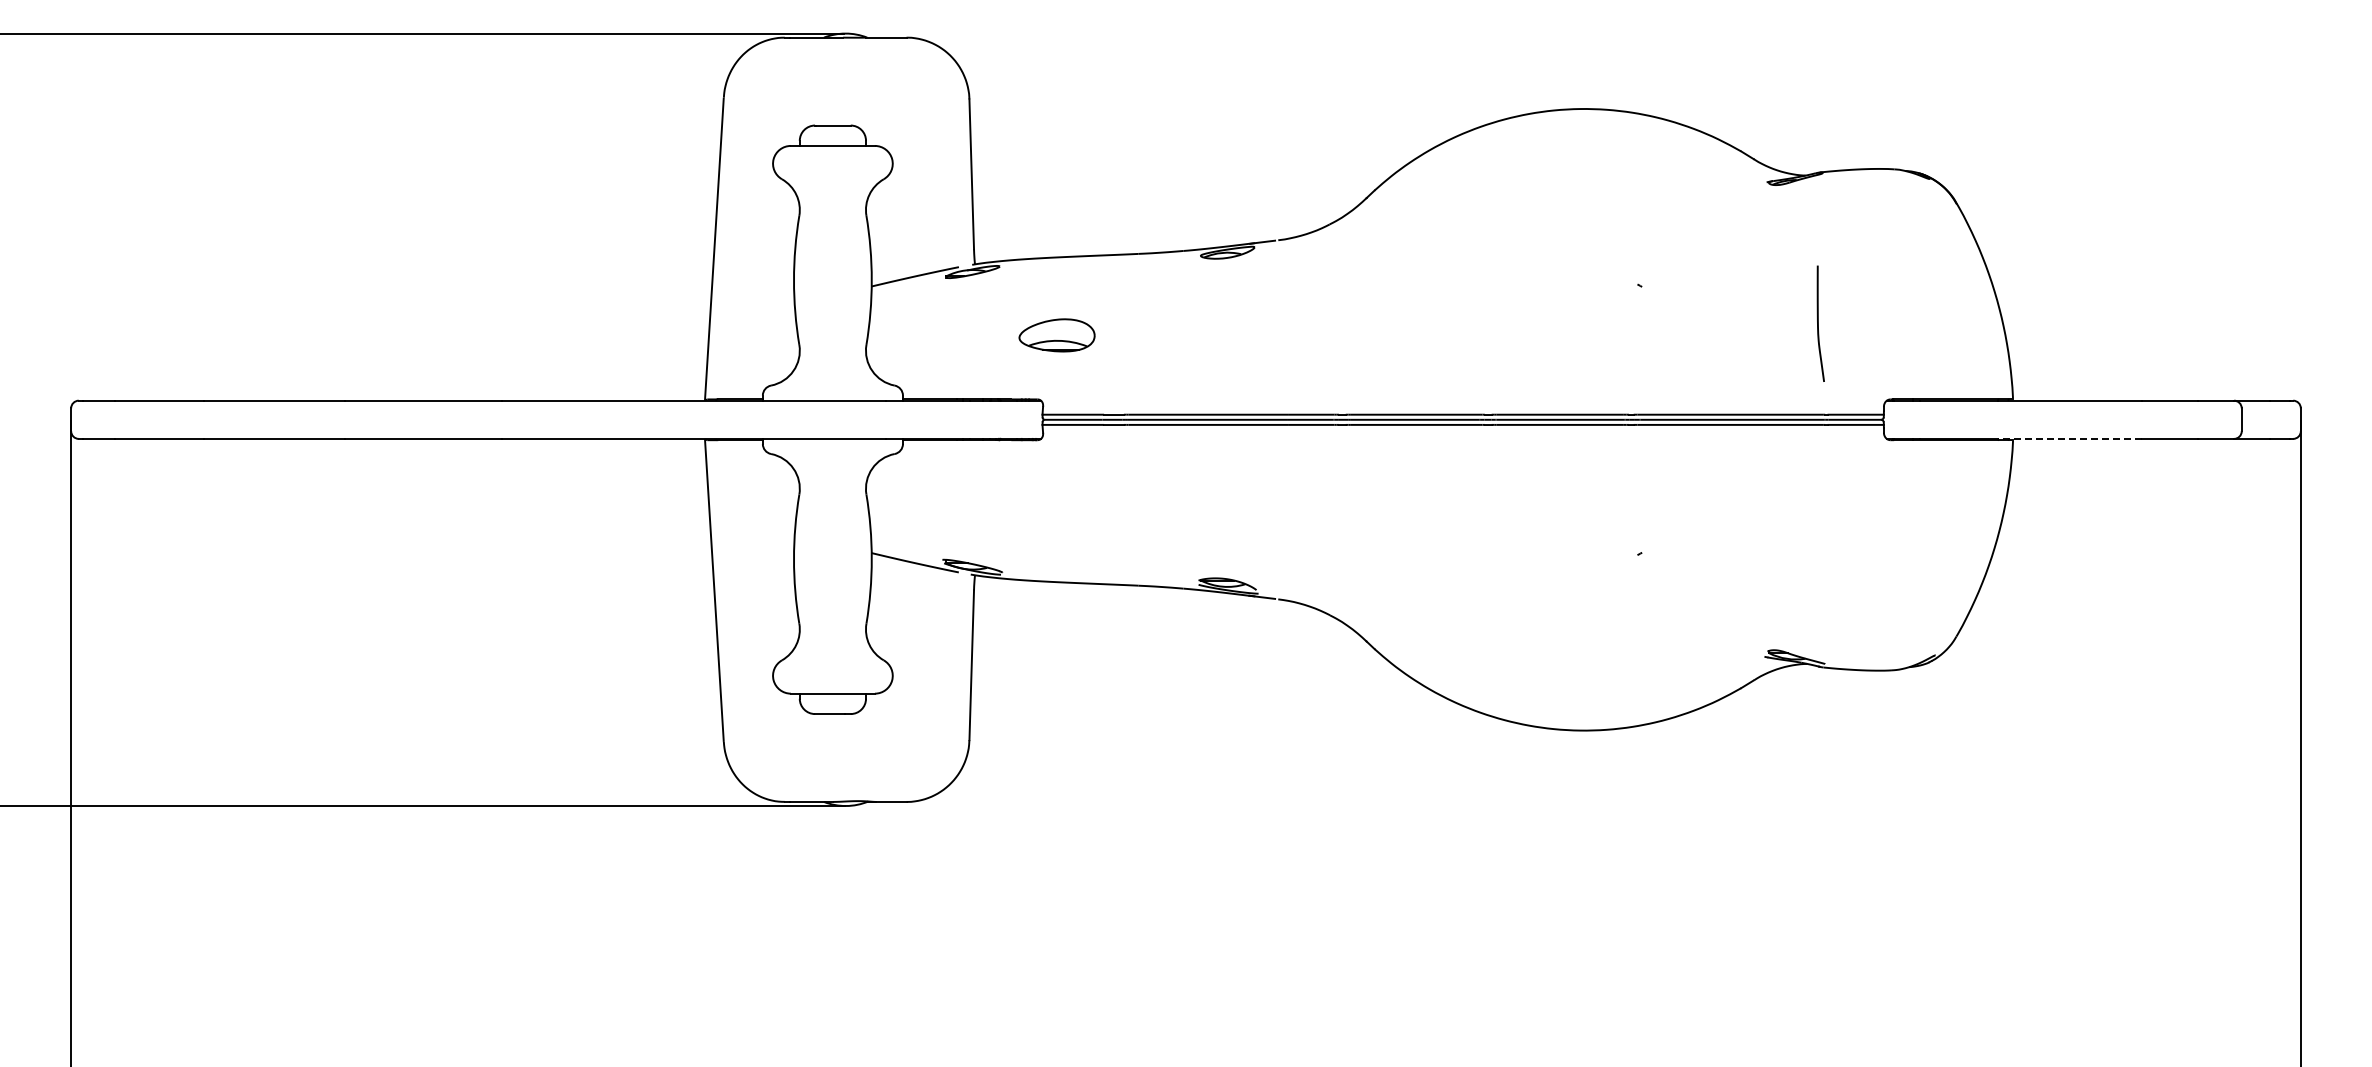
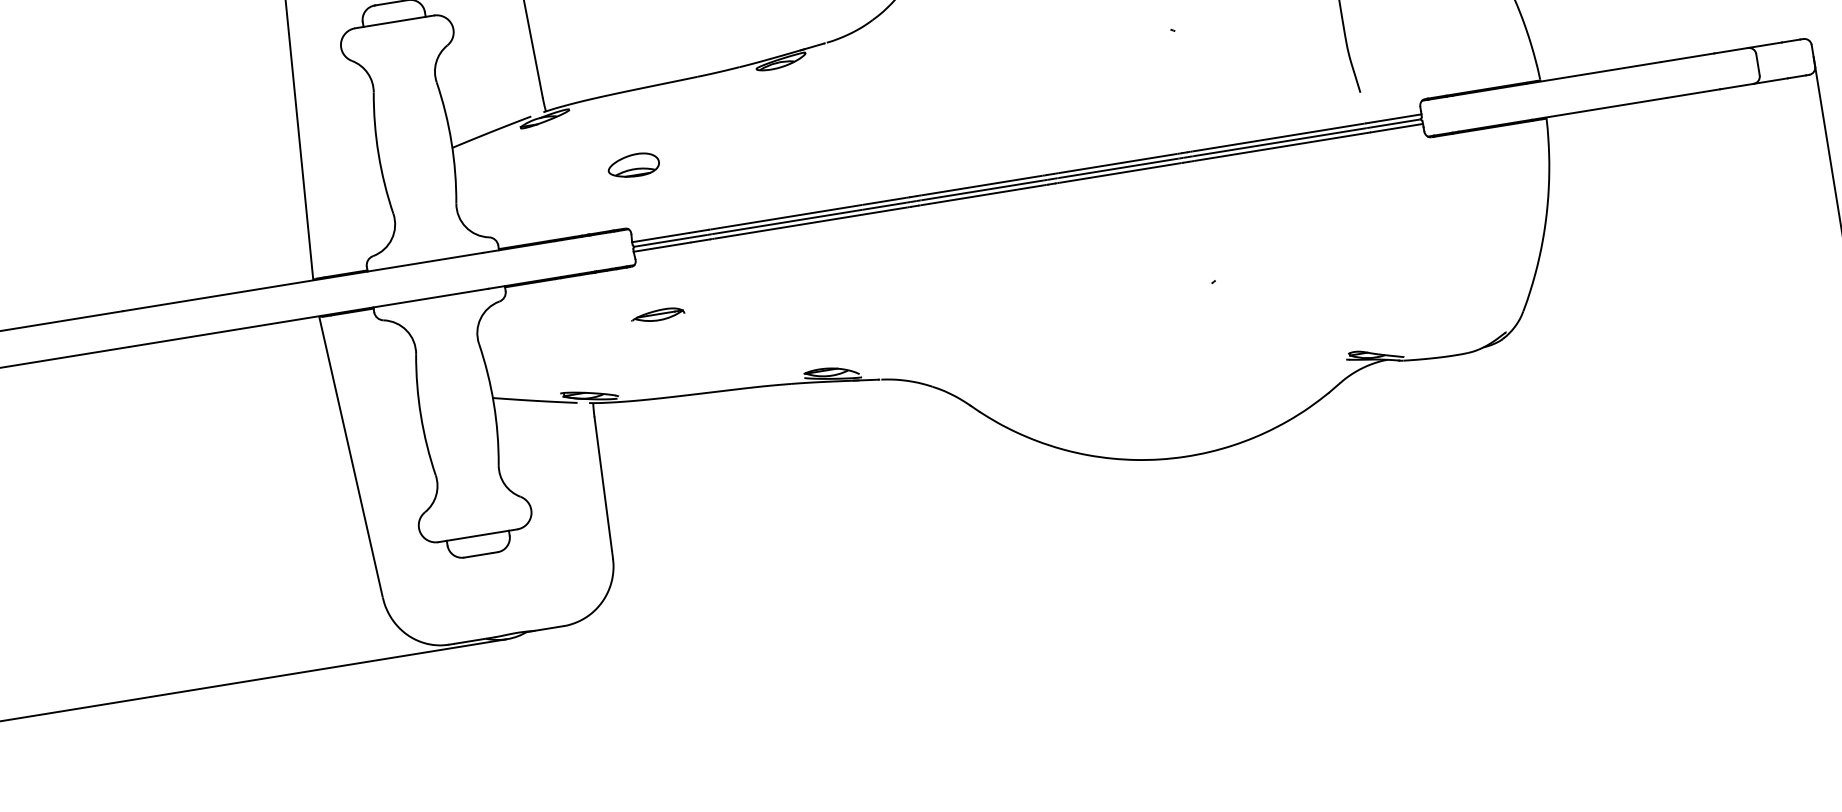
part: (1056, 335) -> (633, 165), size x0.71
line: (2069, 438) -> (1599, 108), dashed -> solid
part: (1056, 494) -> (657, 314), added

